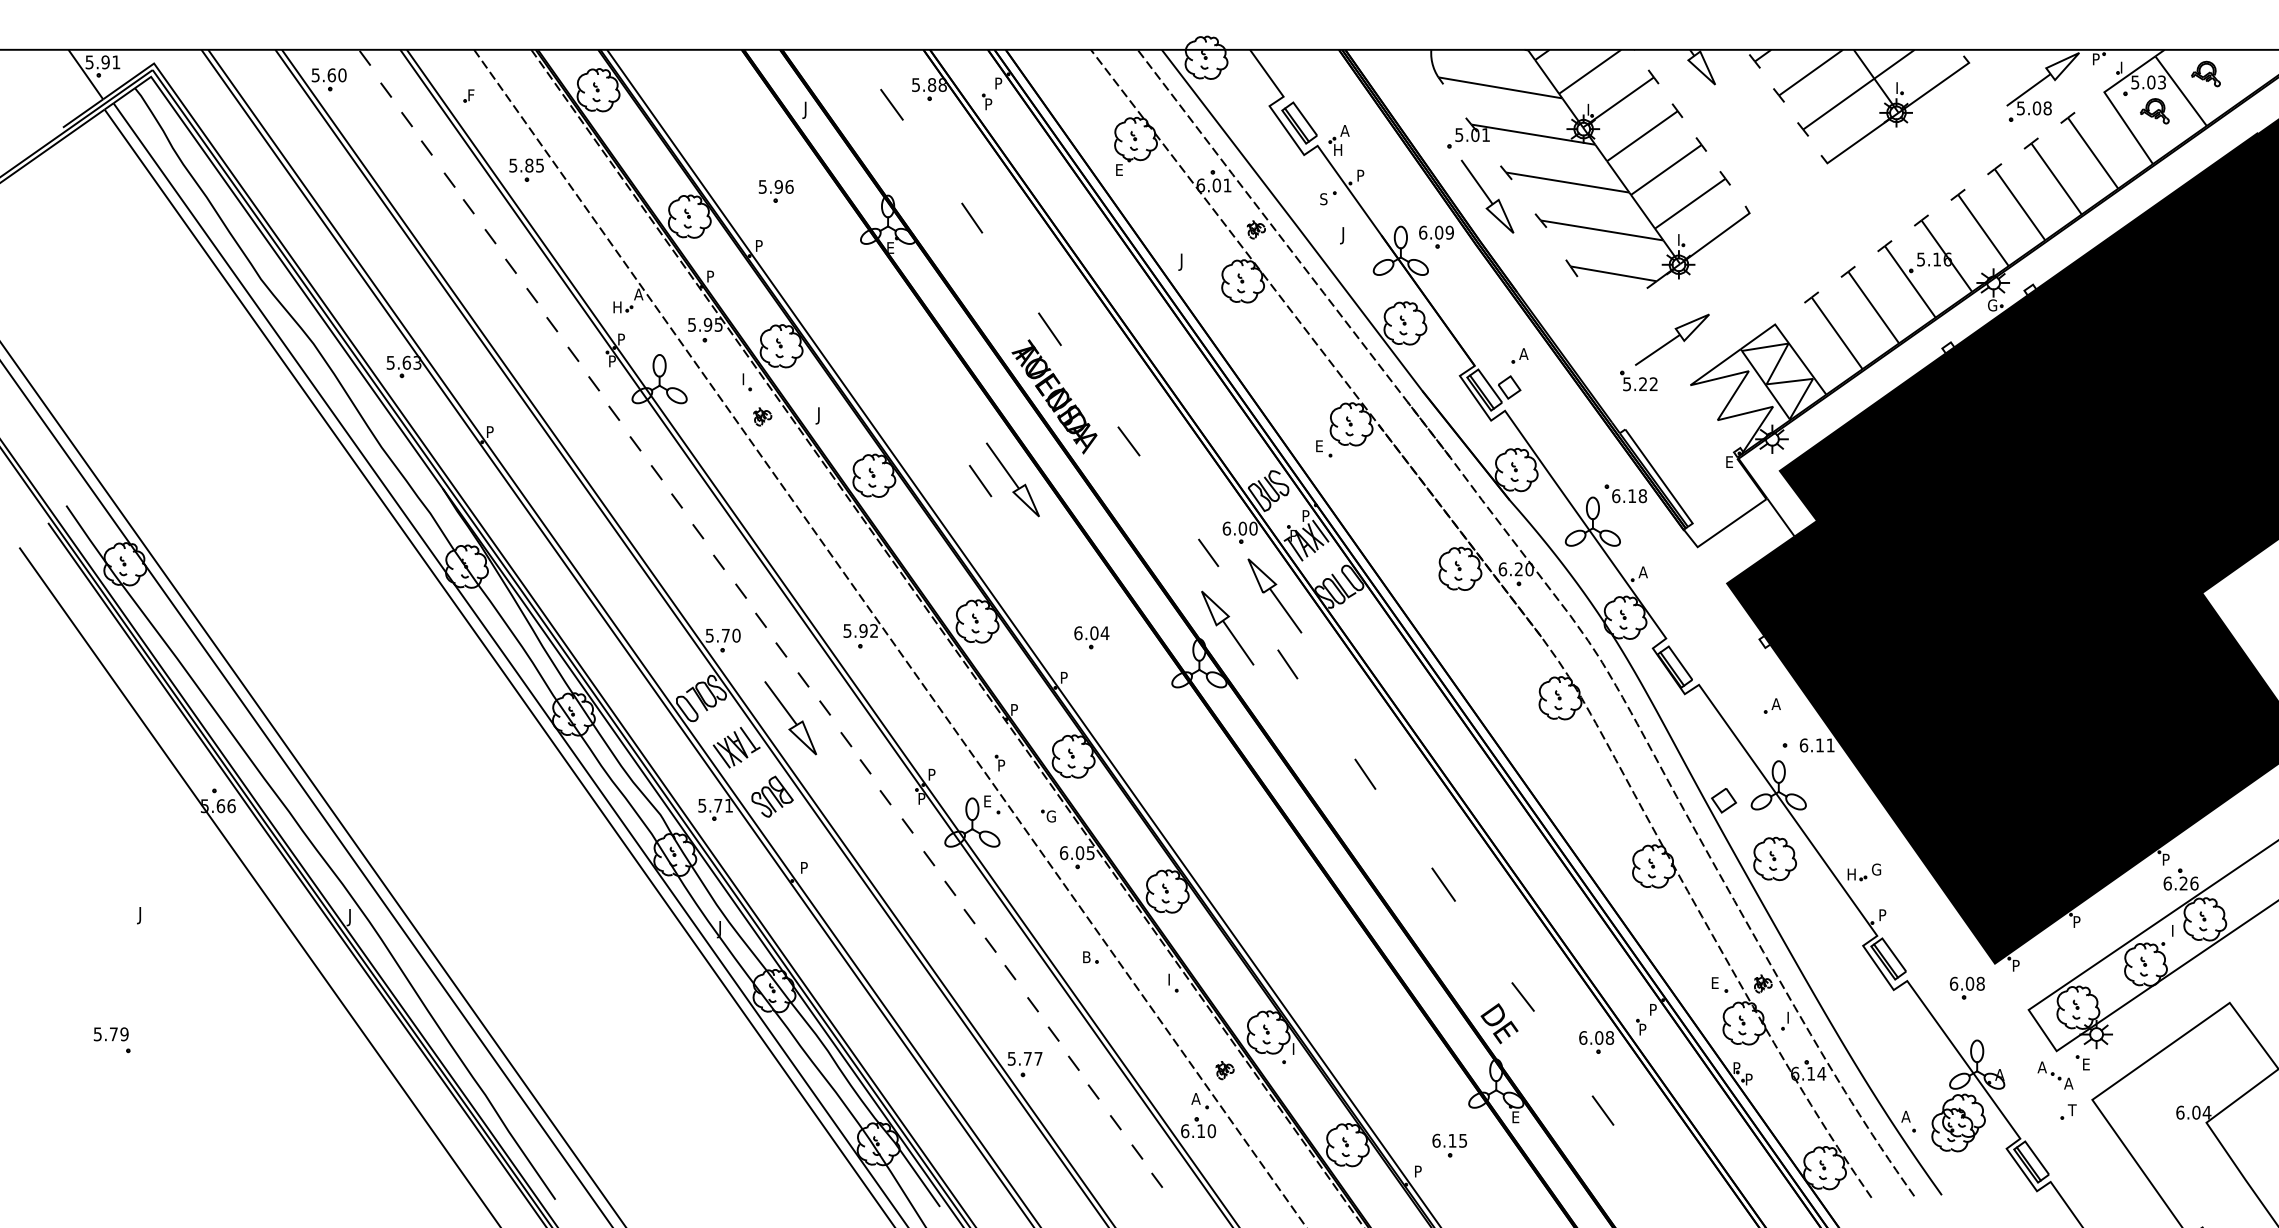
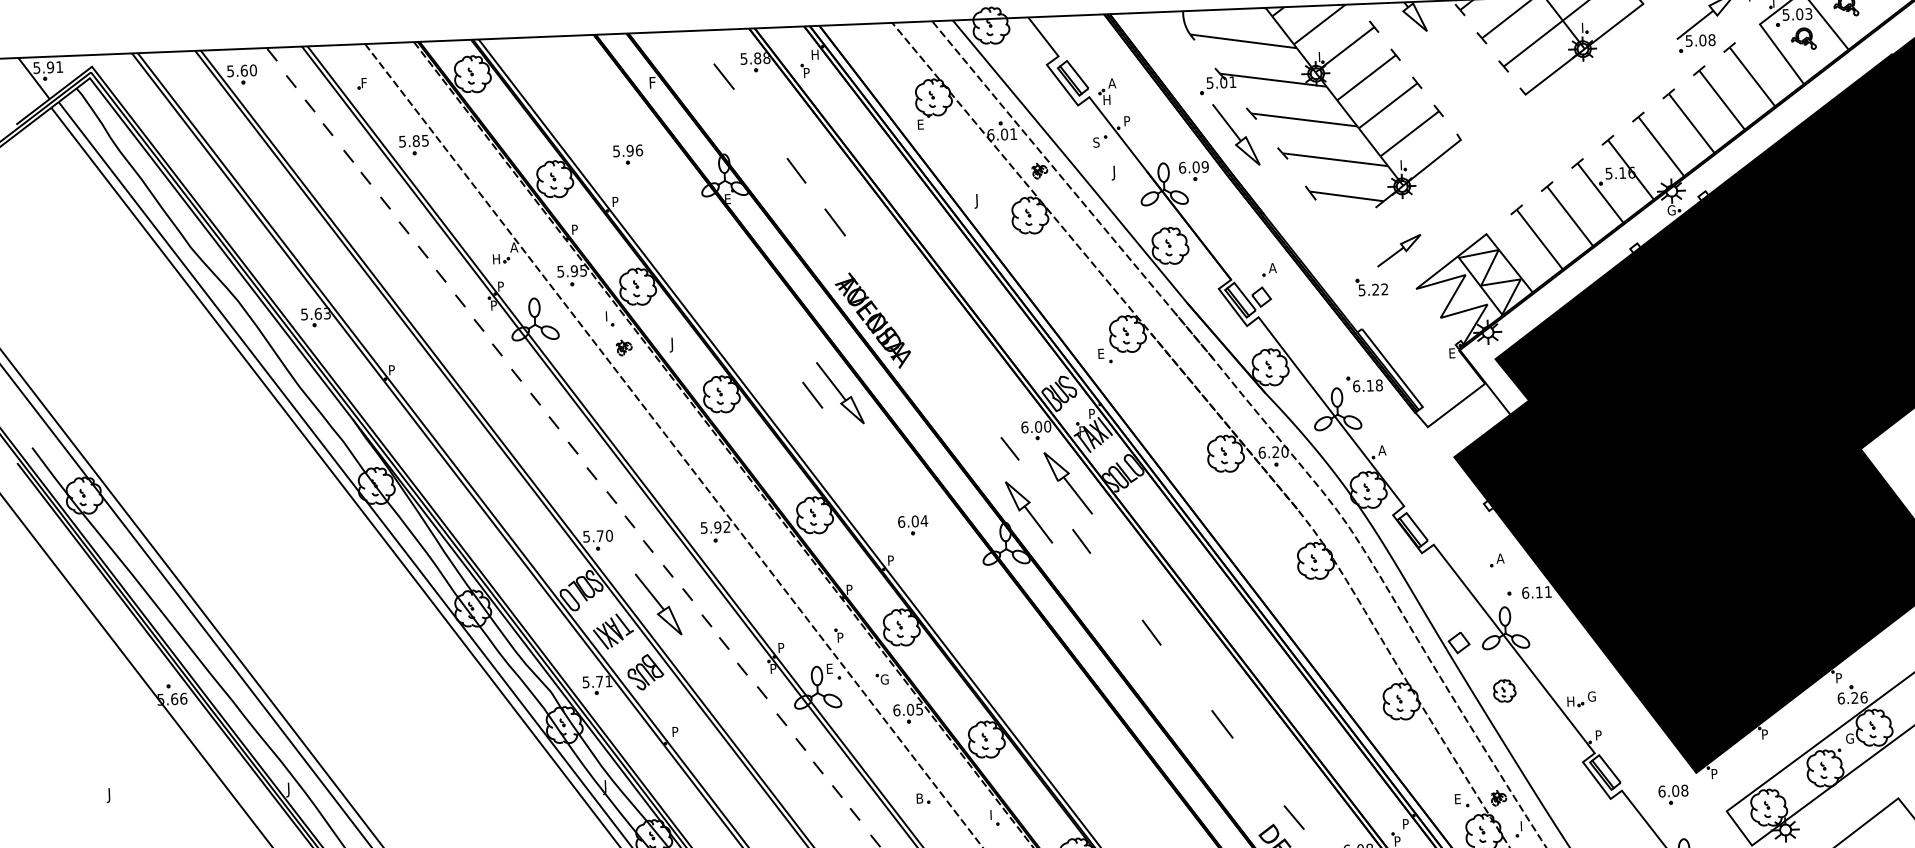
text: (999, 83) -> (815, 54), P -> H
text: (806, 109) -> (651, 83), J -> F
line: (1049, 329) -> (834, 222), moved
part: (1672, 339) -> (1399, 250), size x0.7
line: (1128, 441) -> (937, 356), removed
part: (1774, 858) -> (1504, 690), size x0.6
text: (2175, 930) -> (1849, 738), I -> G

